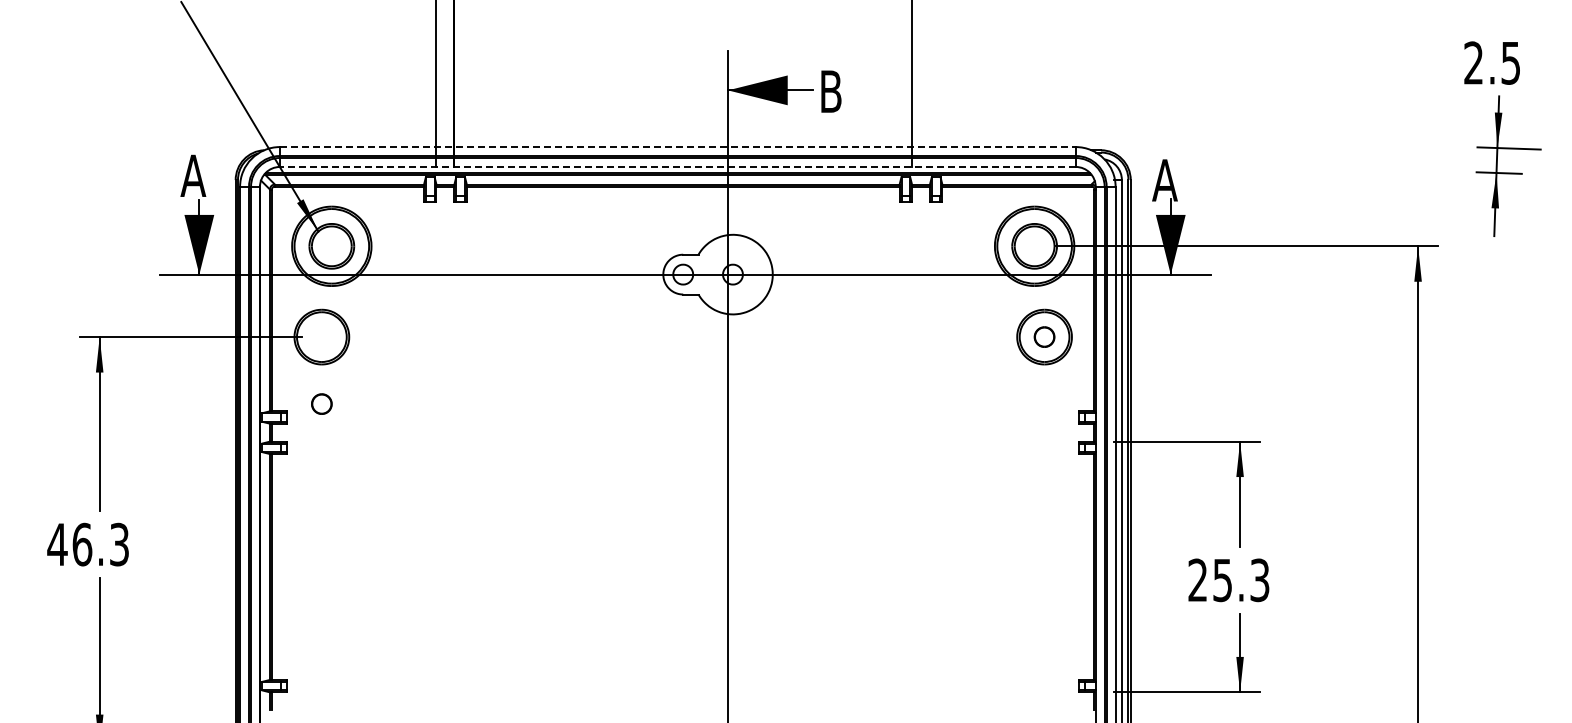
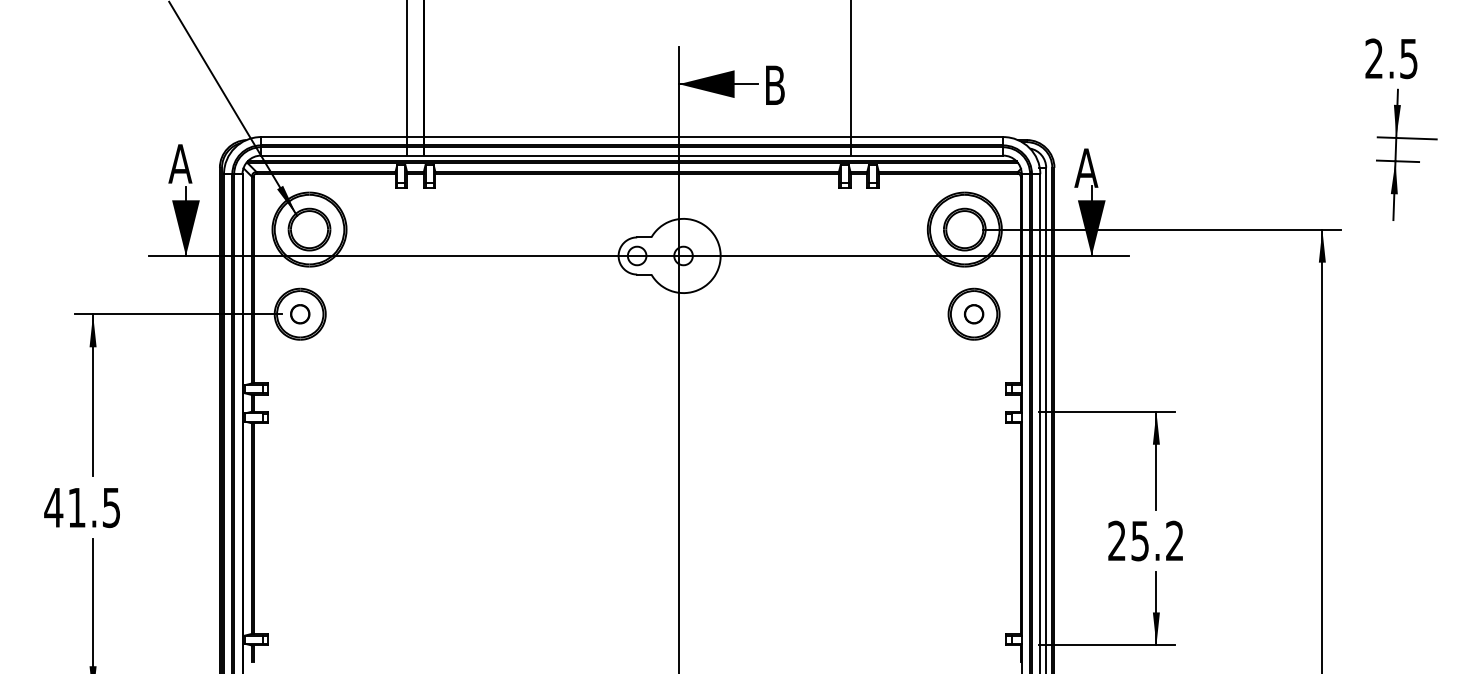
line: (677, 147) -> (631, 137), dashed -> solid
line: (677, 166) -> (631, 155), dashed -> solid
part: (321, 403) -> (299, 313), moved
text: (100, 544) -> (93, 507), 46.3 -> 41.5
text: (1259, 580) -> (1174, 541), 25.3 -> 25.2

